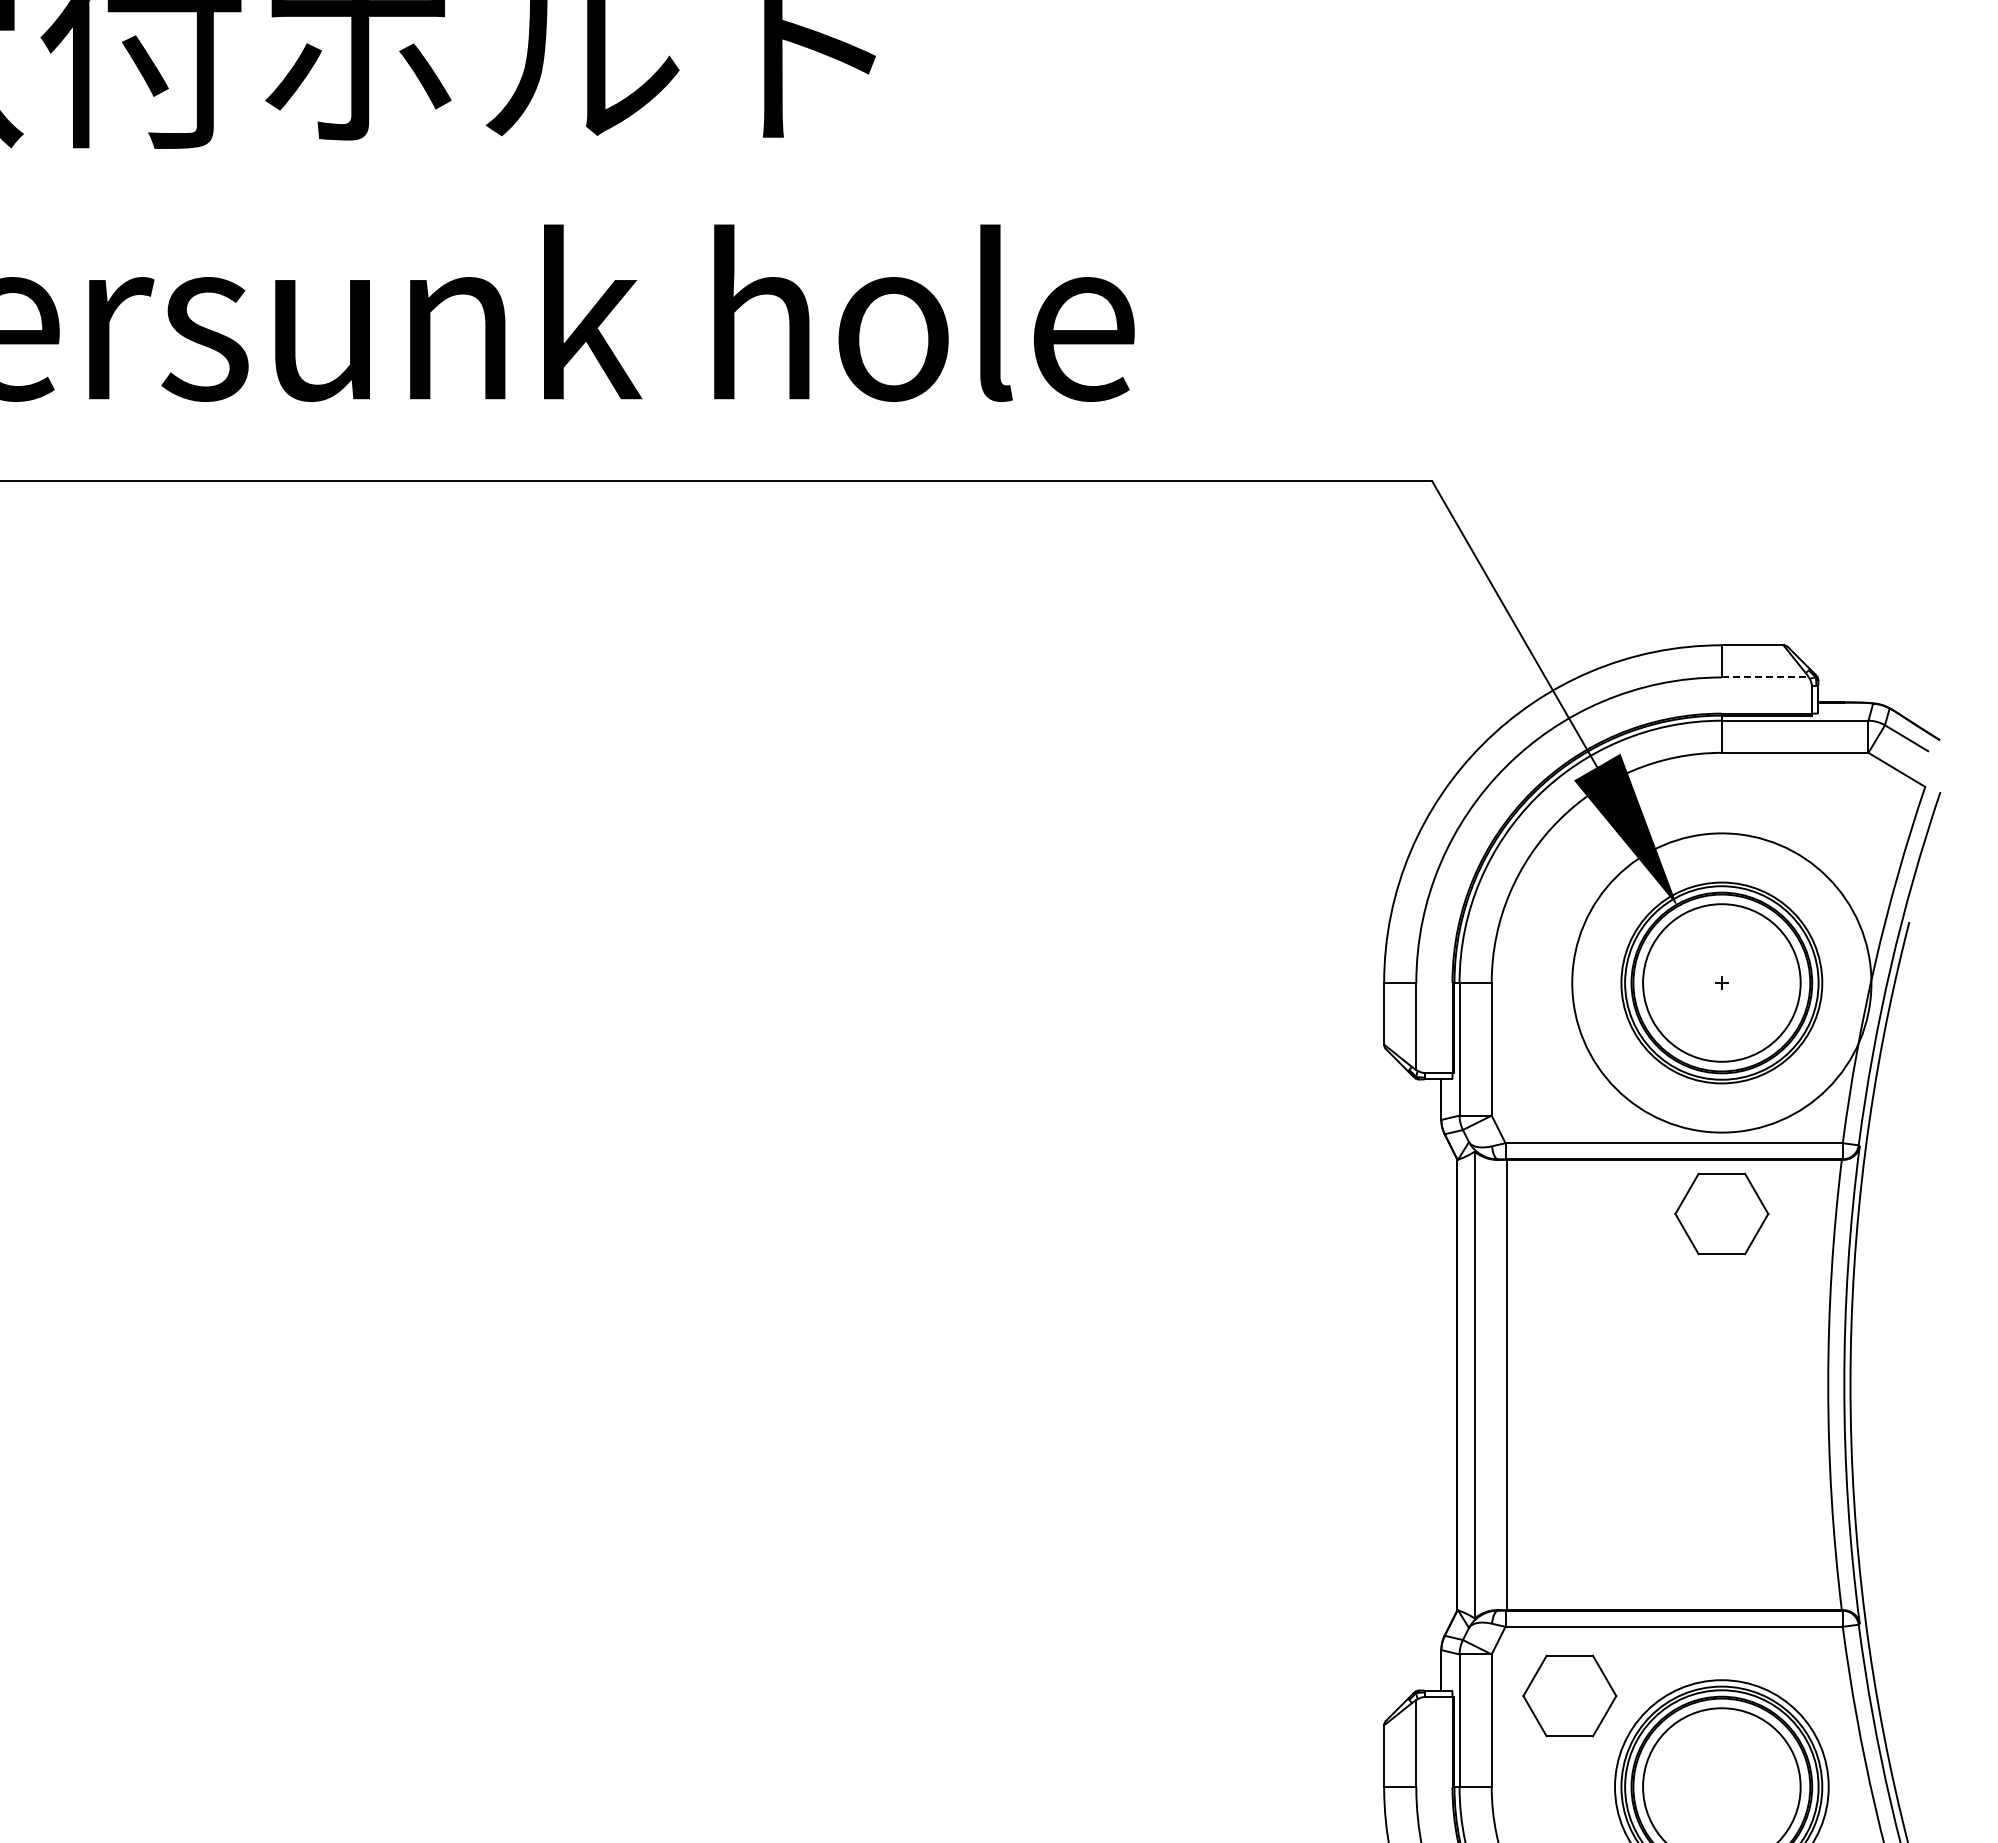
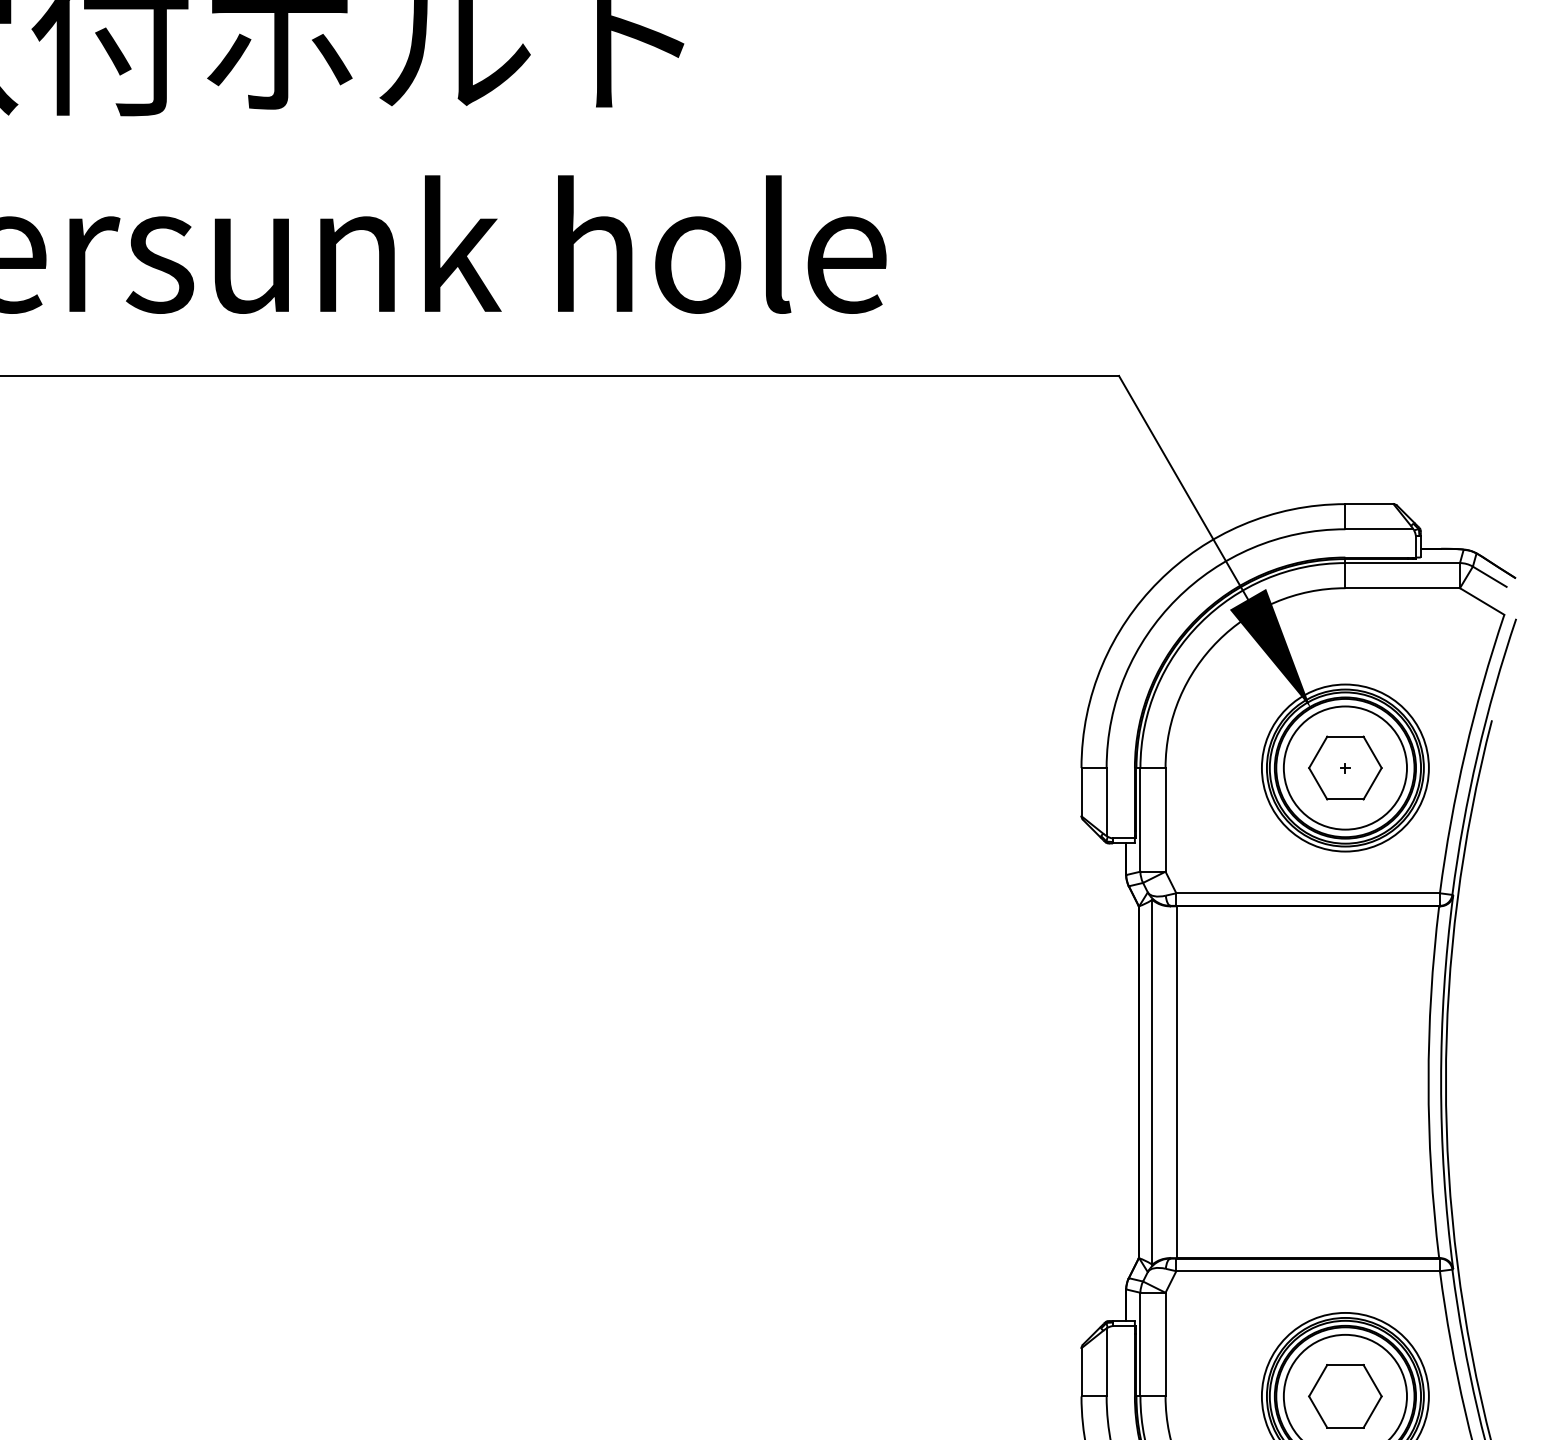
line: (1765, 677) -> (1379, 529), dashed -> solid
circle: (1721, 982) -> (1345, 767), size x0.71
part: (1721, 1213) -> (1345, 767), moved
part: (1569, 1695) -> (1345, 1395), moved

